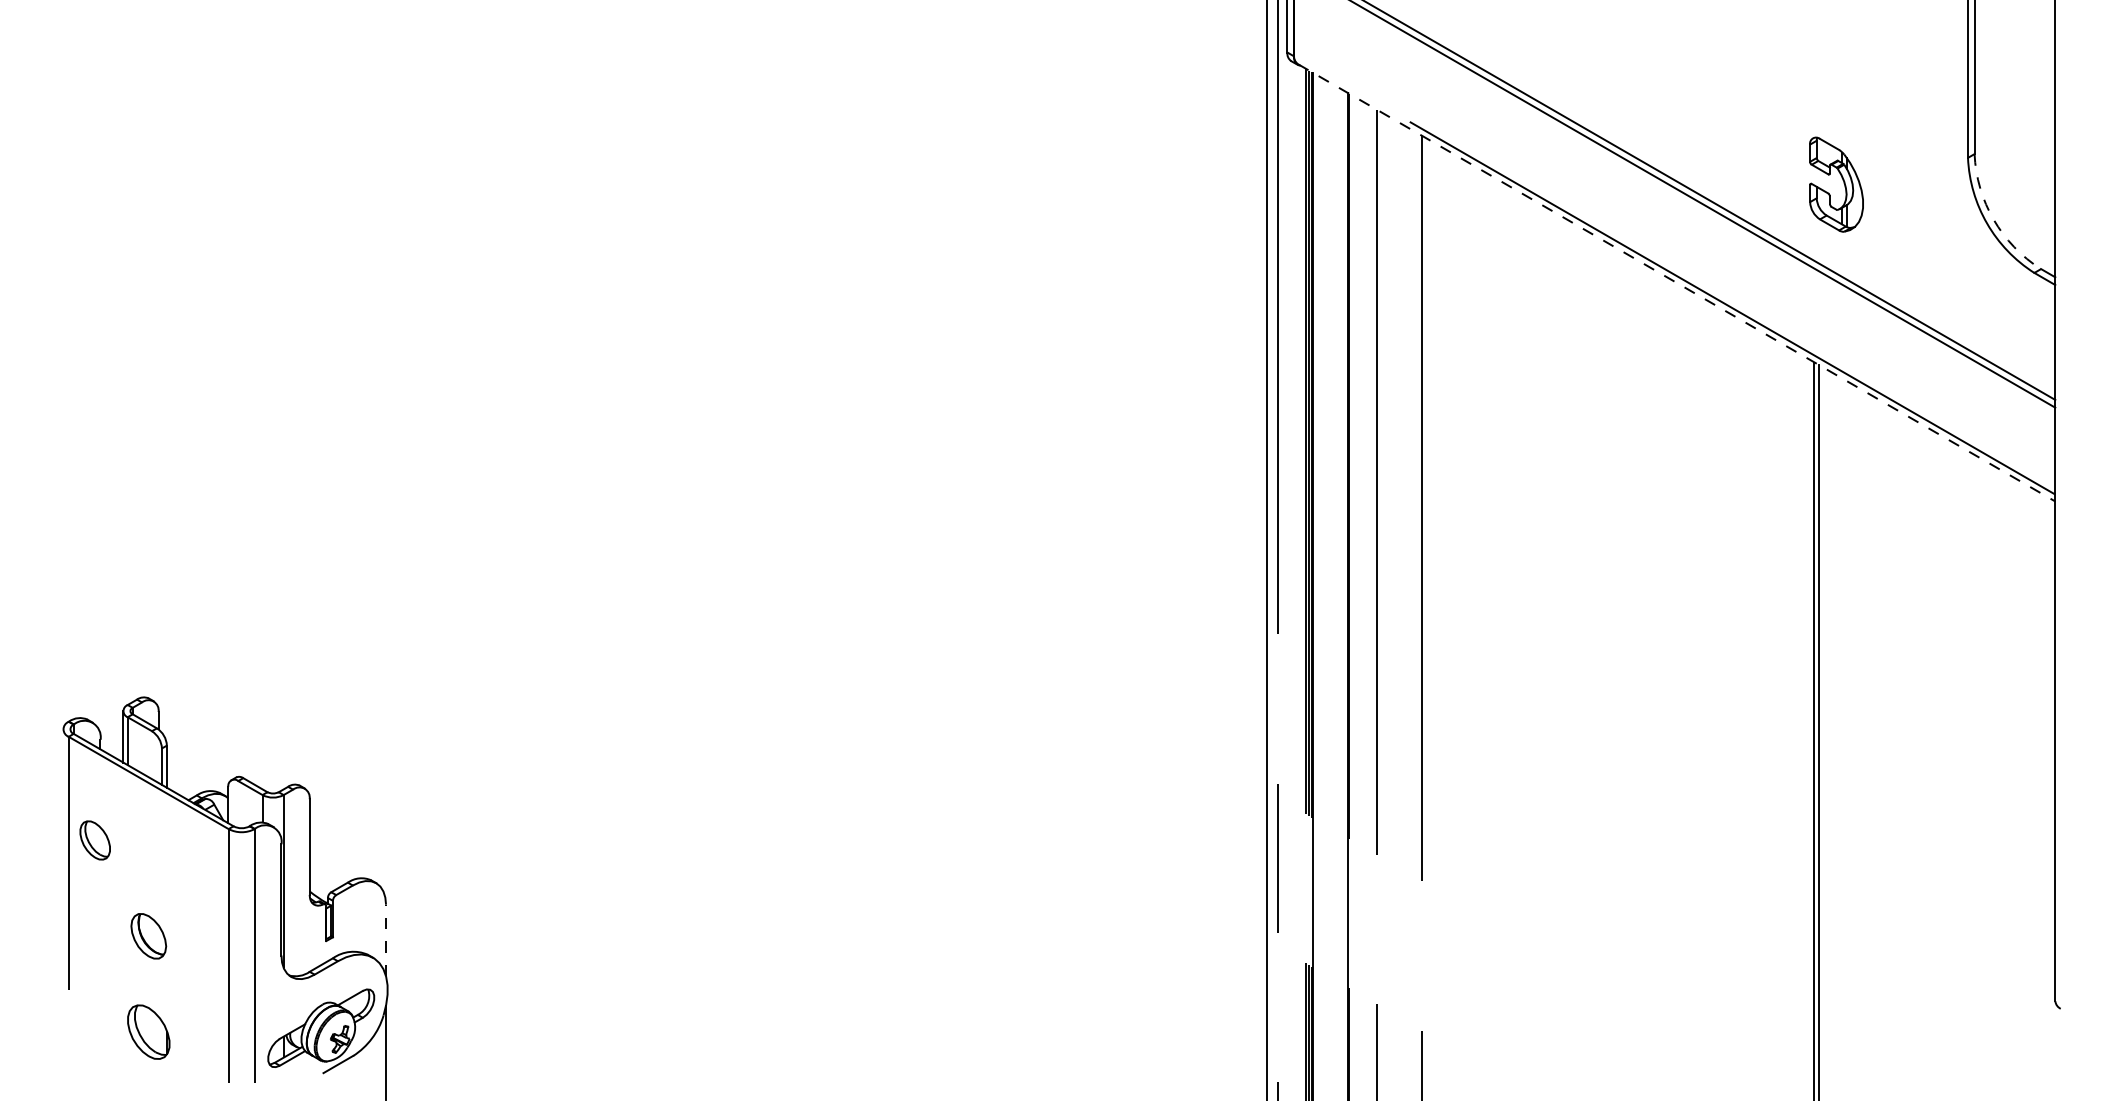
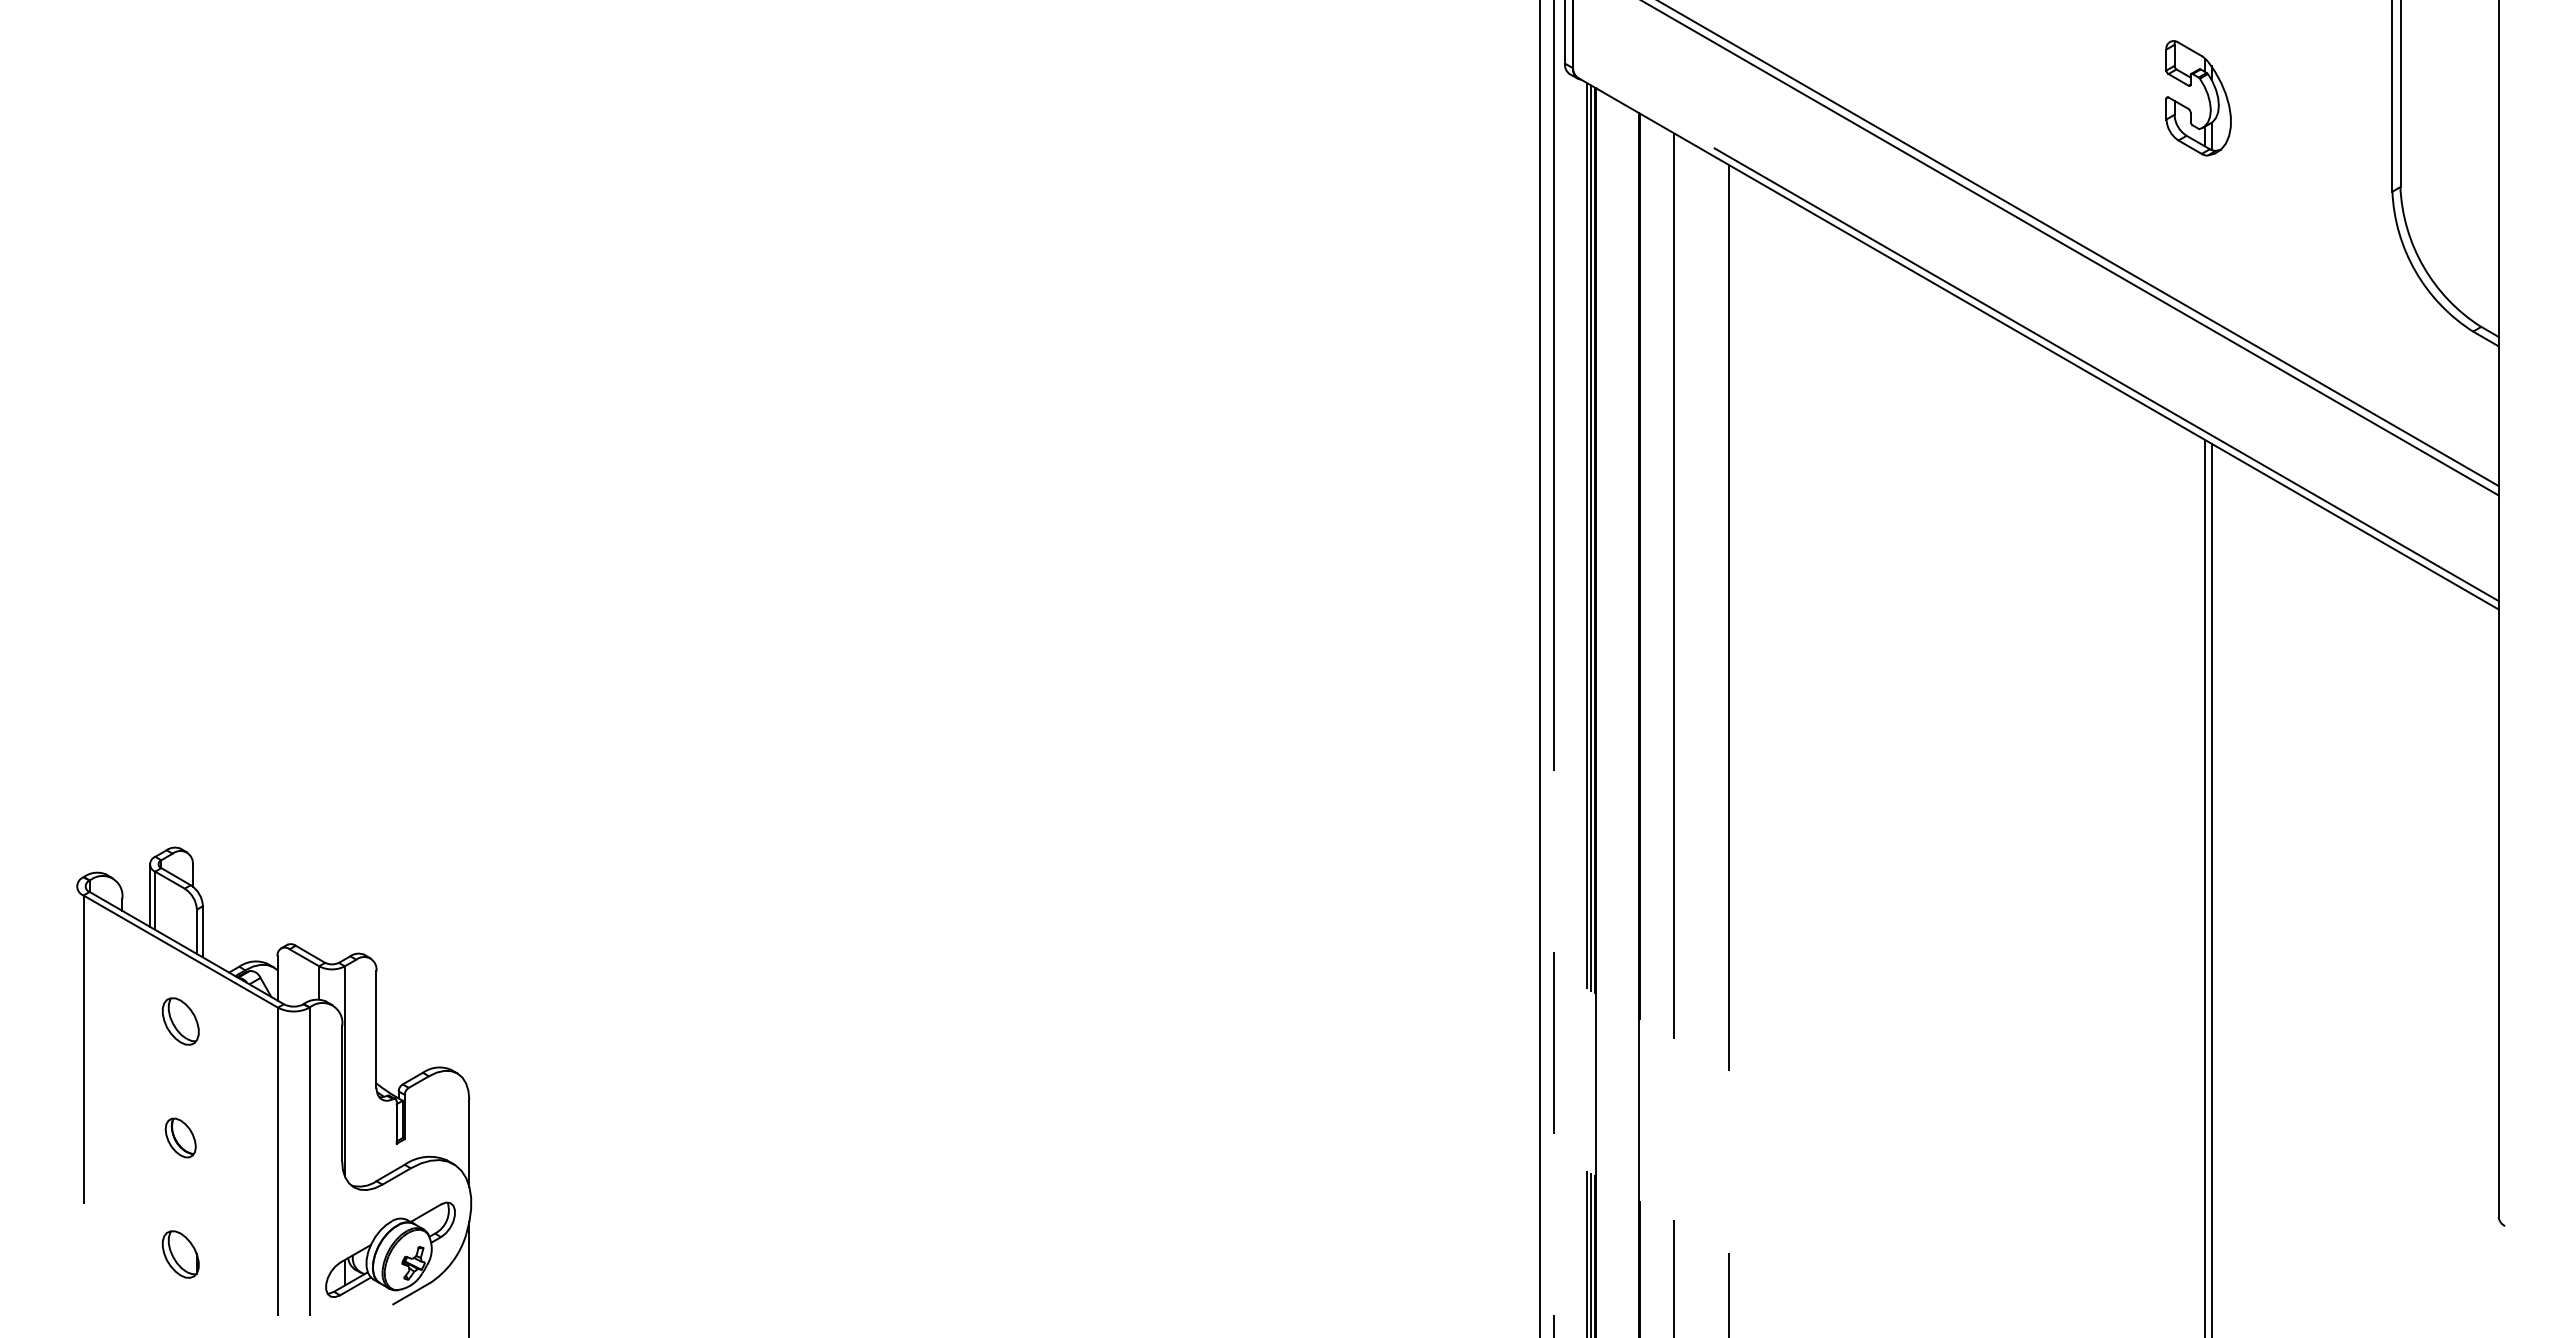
part: (1843, 184) -> (2207, 97), moved
arc: (1993, 219) -> (2423, 266), dashed -> solid
line: (1676, 282) -> (2038, 343), dashed -> solid
part: (95, 840) -> (180, 1021), moved
part: (148, 935) -> (180, 1137), size x0.71
line: (386, 940) -> (469, 1143), dashed -> solid
part: (148, 1032) -> (180, 1254), size x0.71

